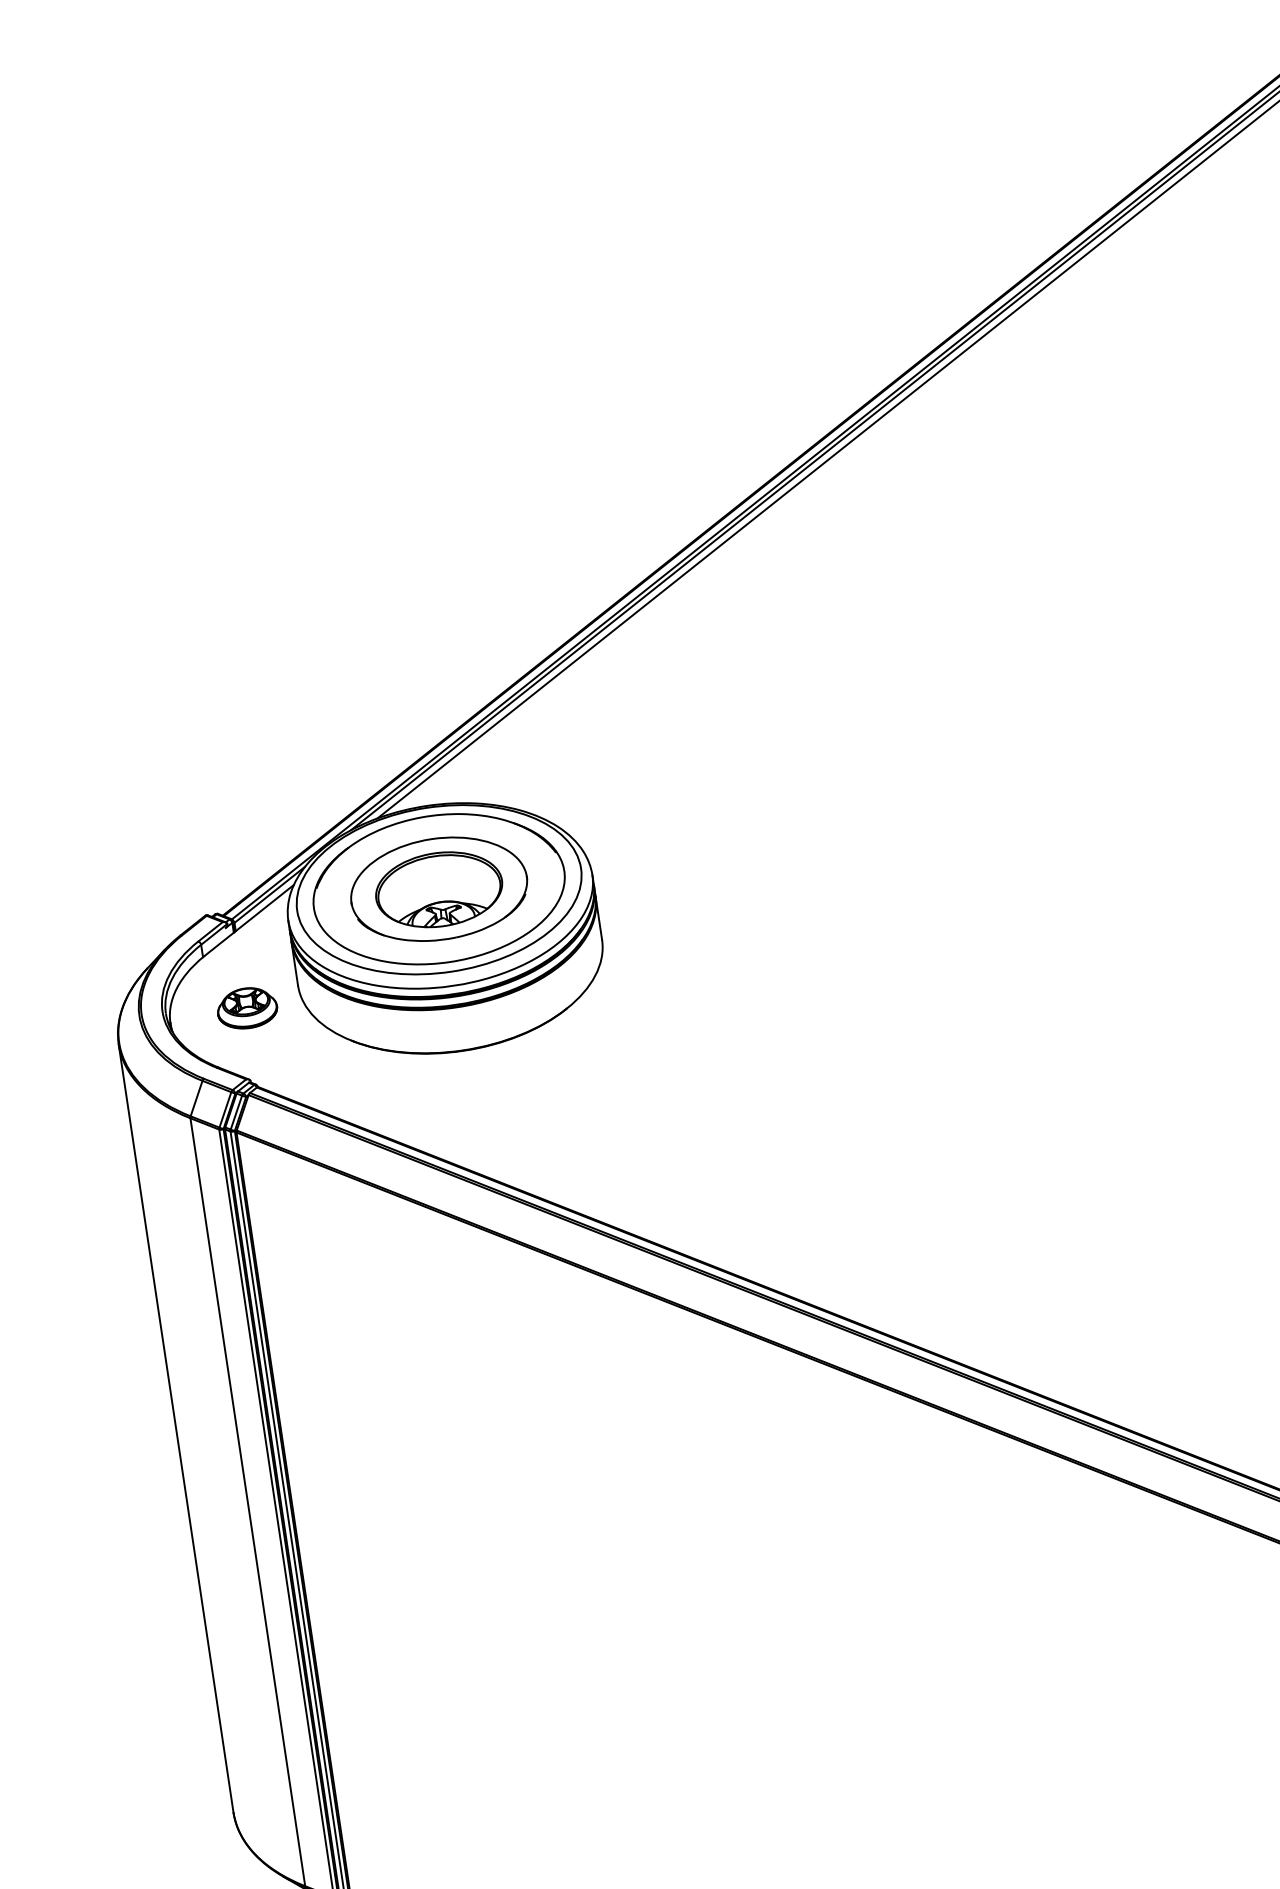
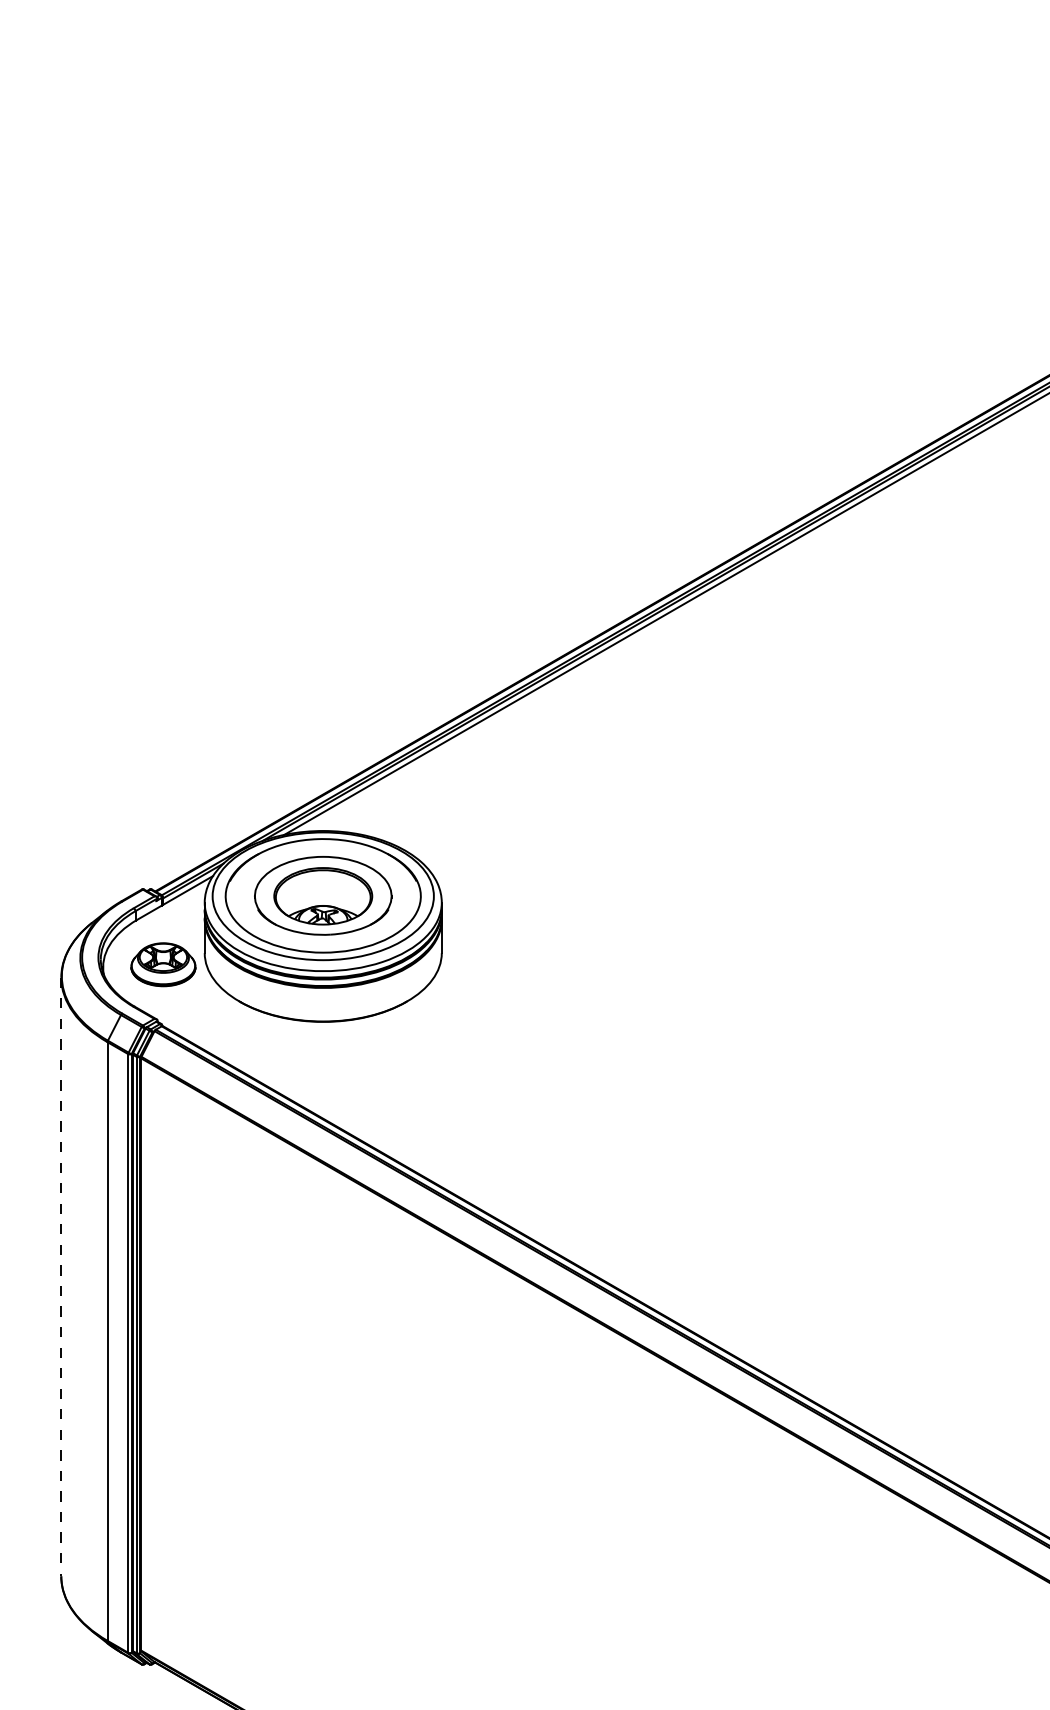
part: (247, 1007) -> (163, 964), size x1.4
line: (176, 1428) -> (61, 1277), solid -> dashed

